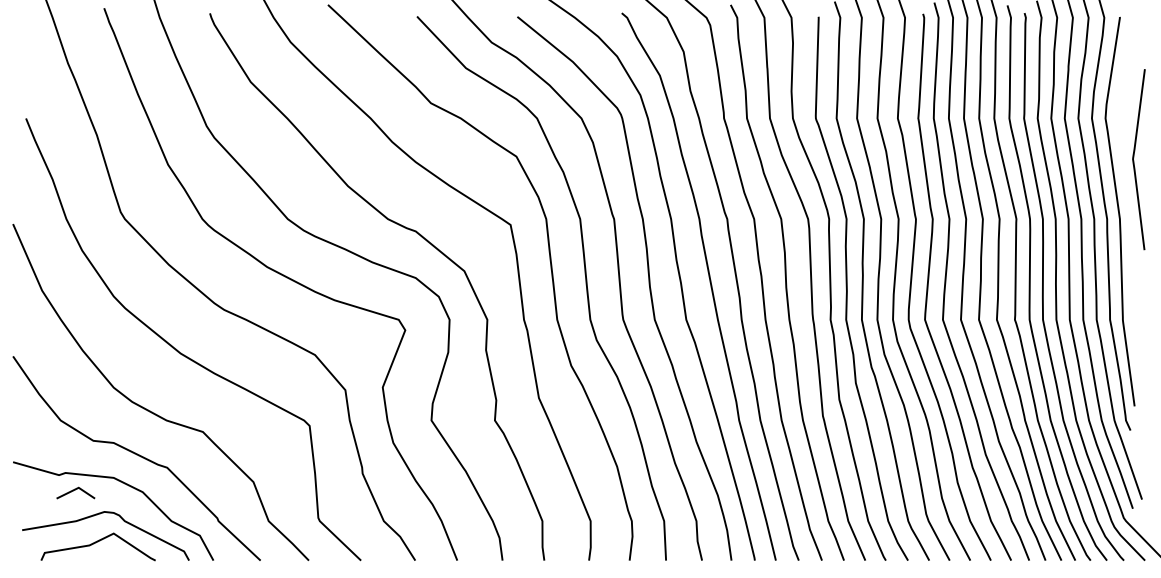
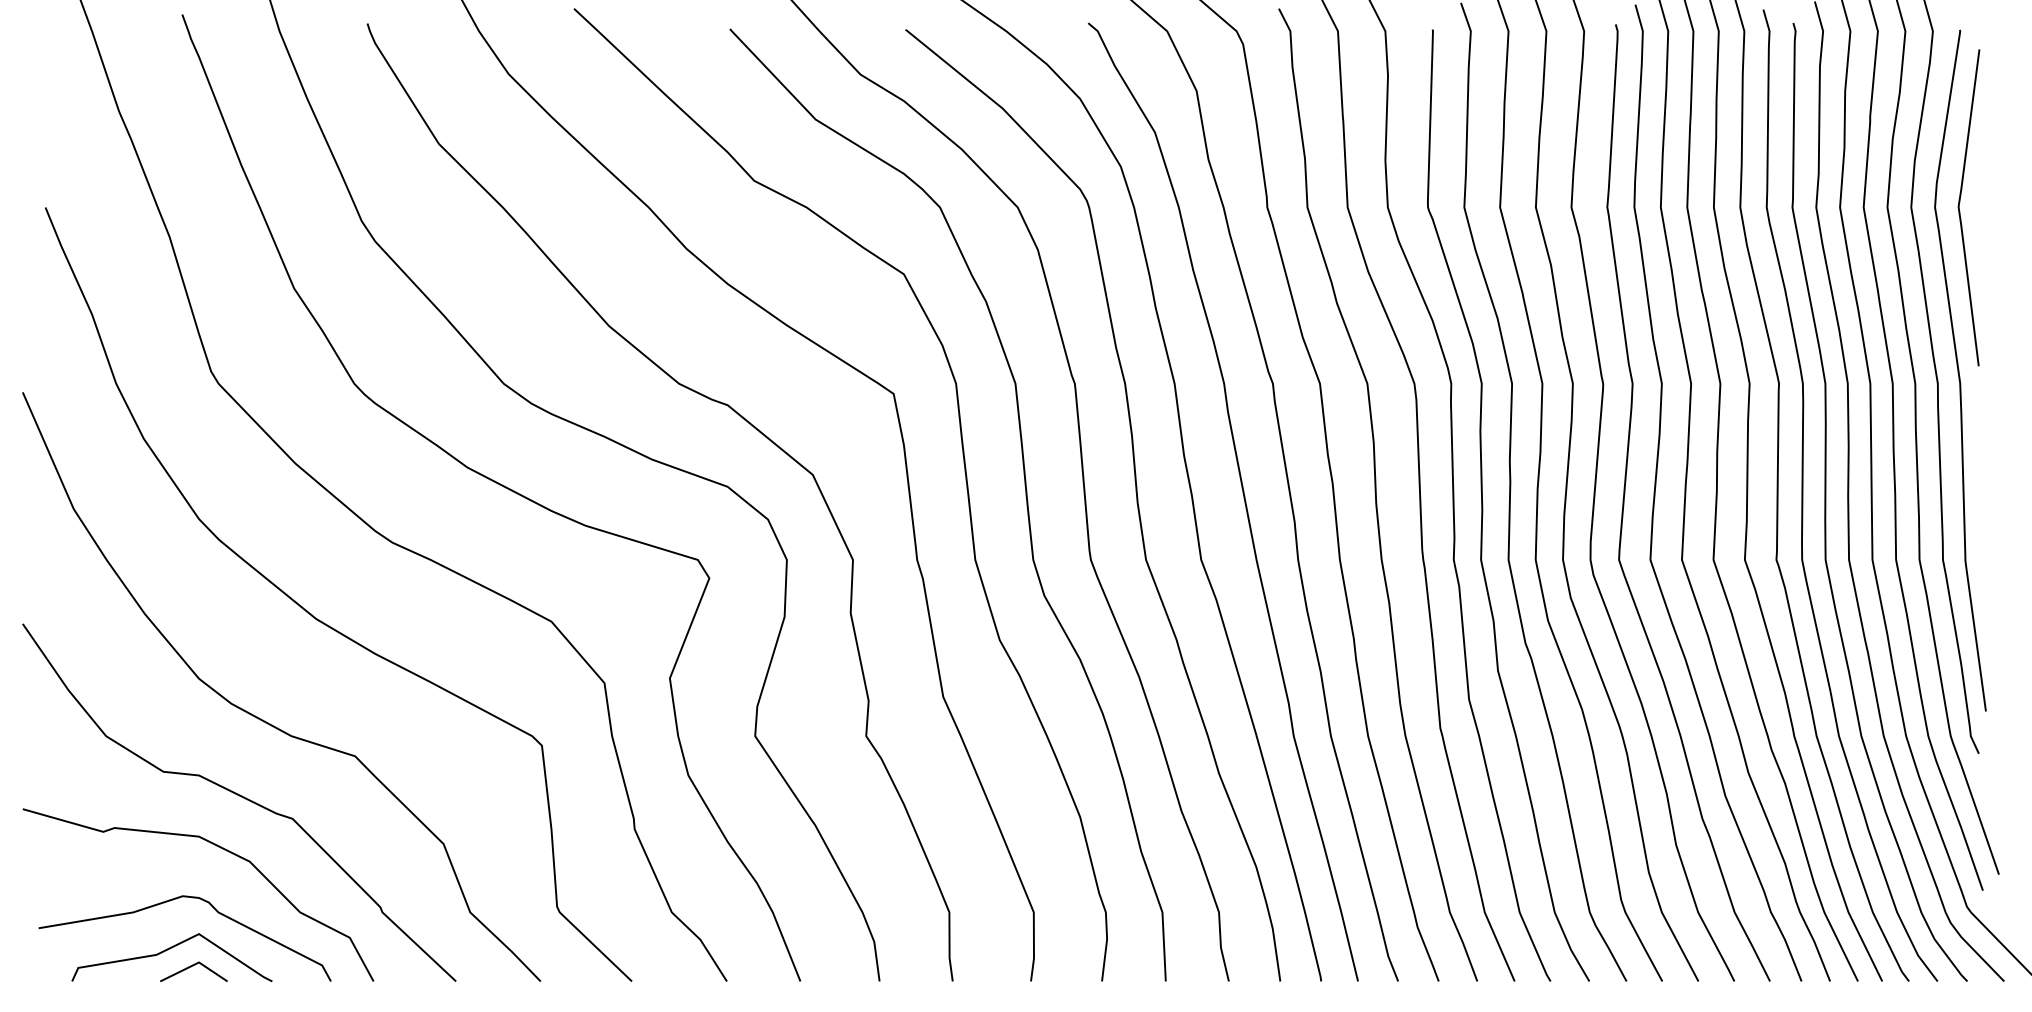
curve: (1134, 160) -> (1961, 209), moved
line: (75, 490) -> (193, 967), moved

